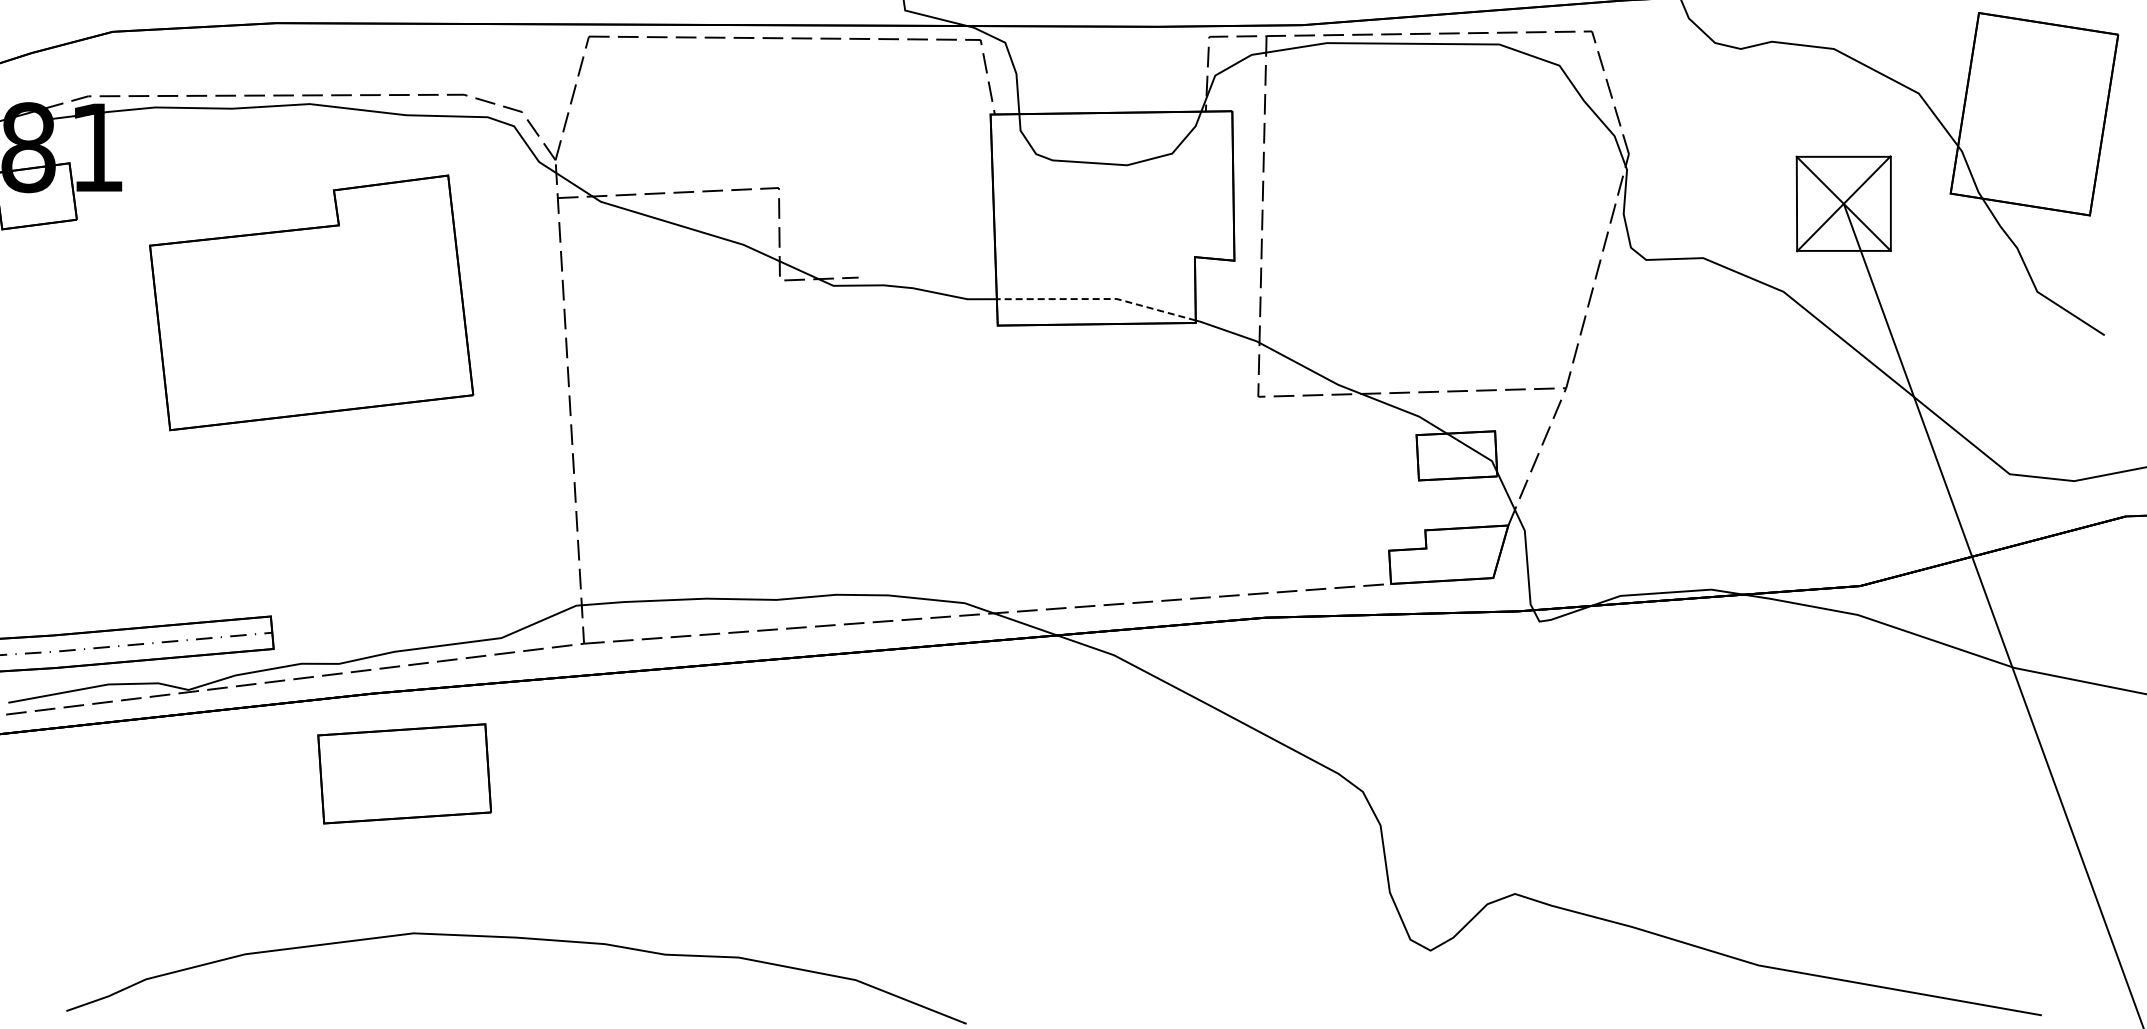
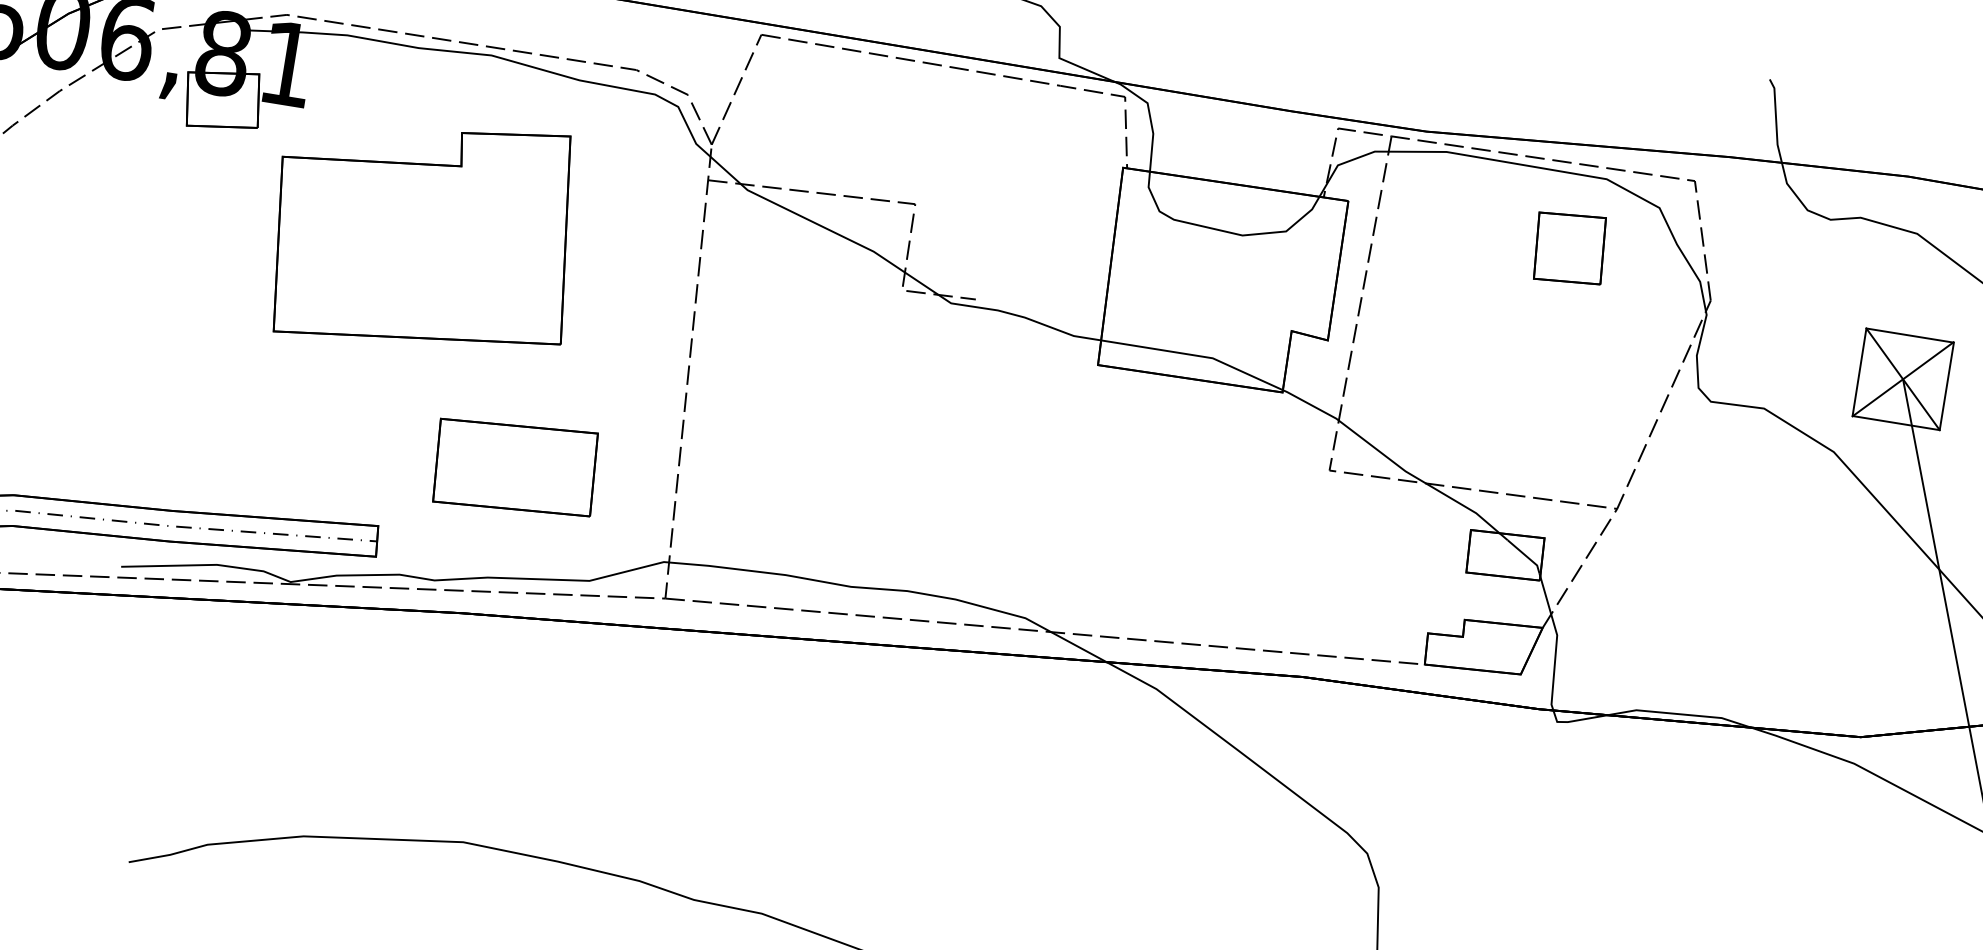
part: (1472, 123) -> (1569, 248), added
line: (1098, 299) -> (1195, 355), dashed -> solid
part: (311, 302) -> (424, 233), moved
part: (404, 773) -> (515, 467), moved

